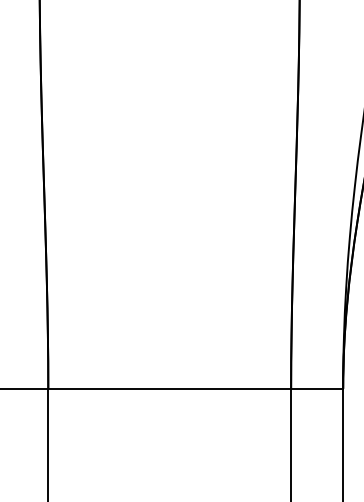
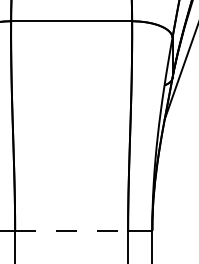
line: (171, 388) -> (72, 230), solid -> dashed

